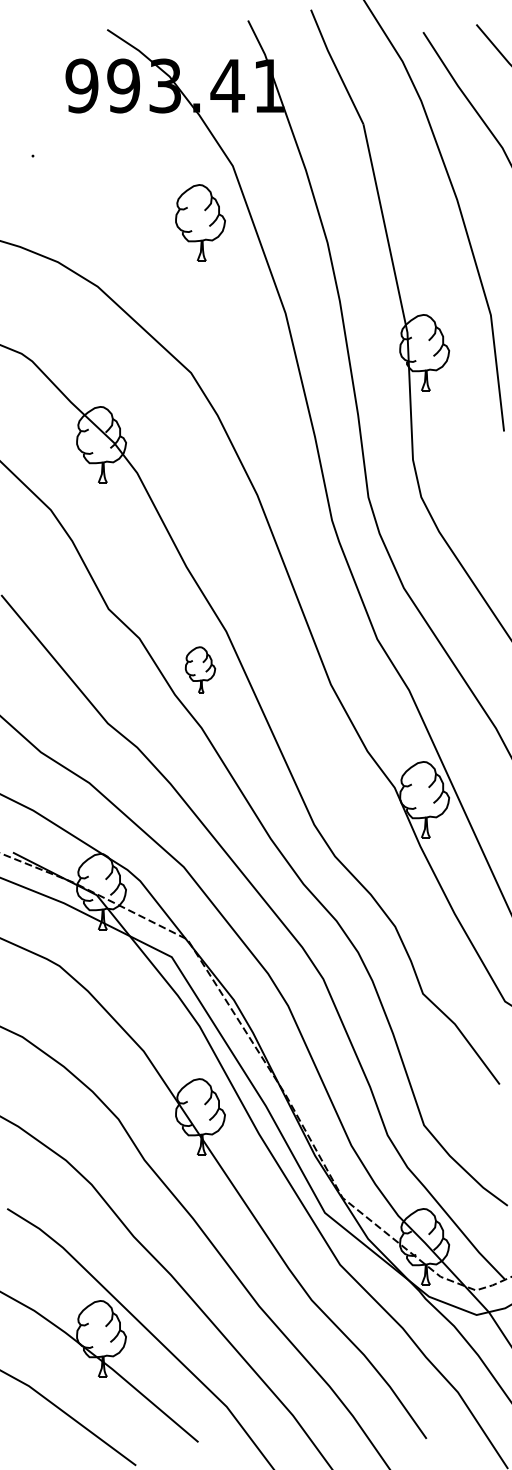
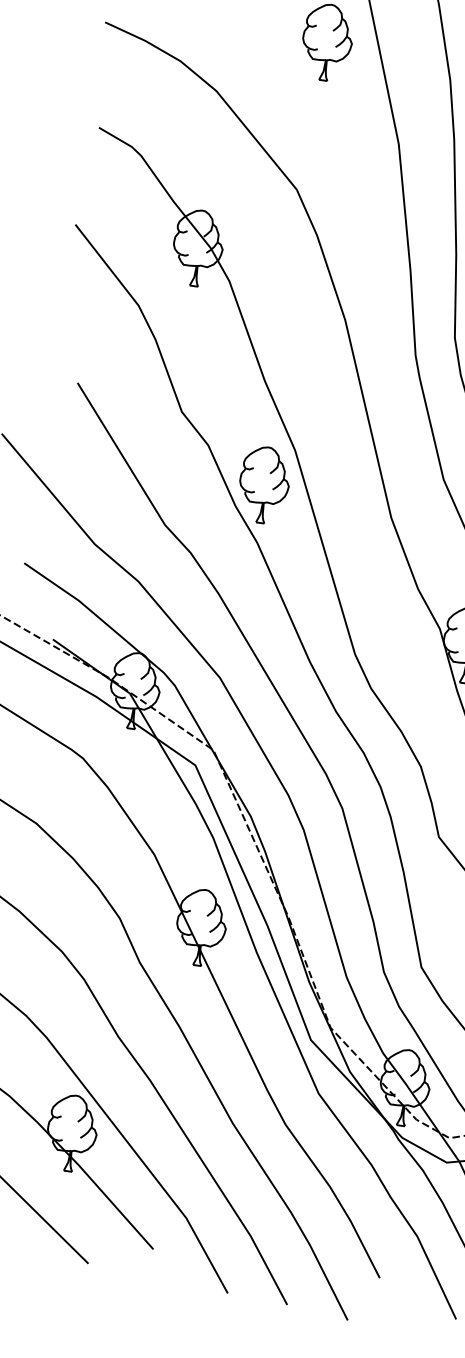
part: (200, 669) -> (264, 484), size x1.67

